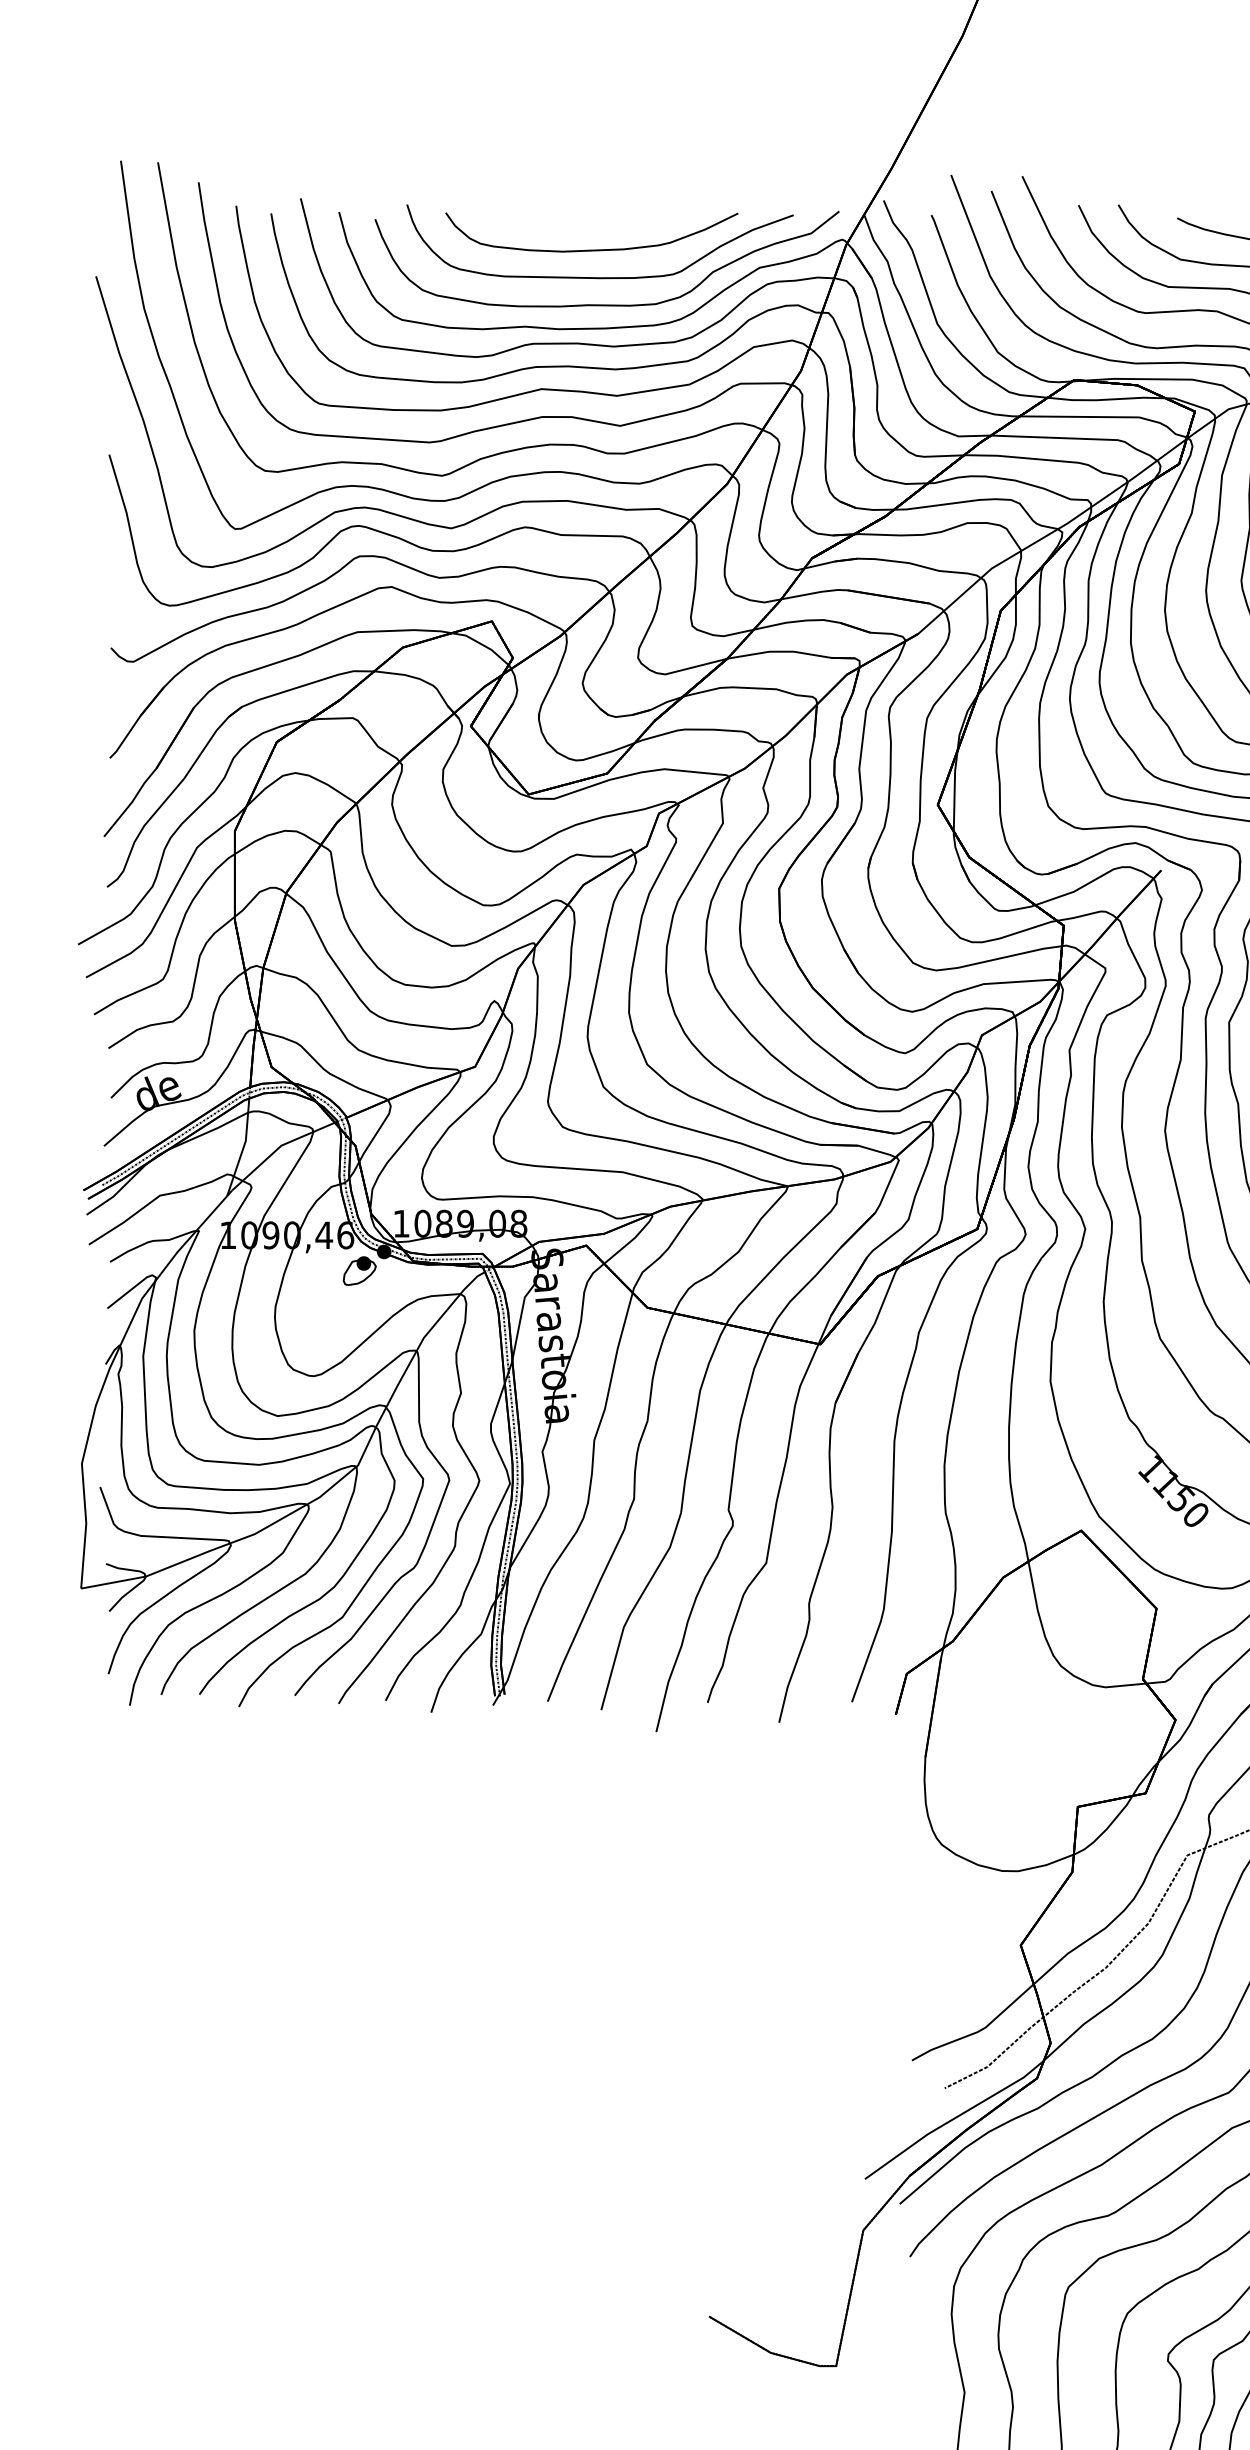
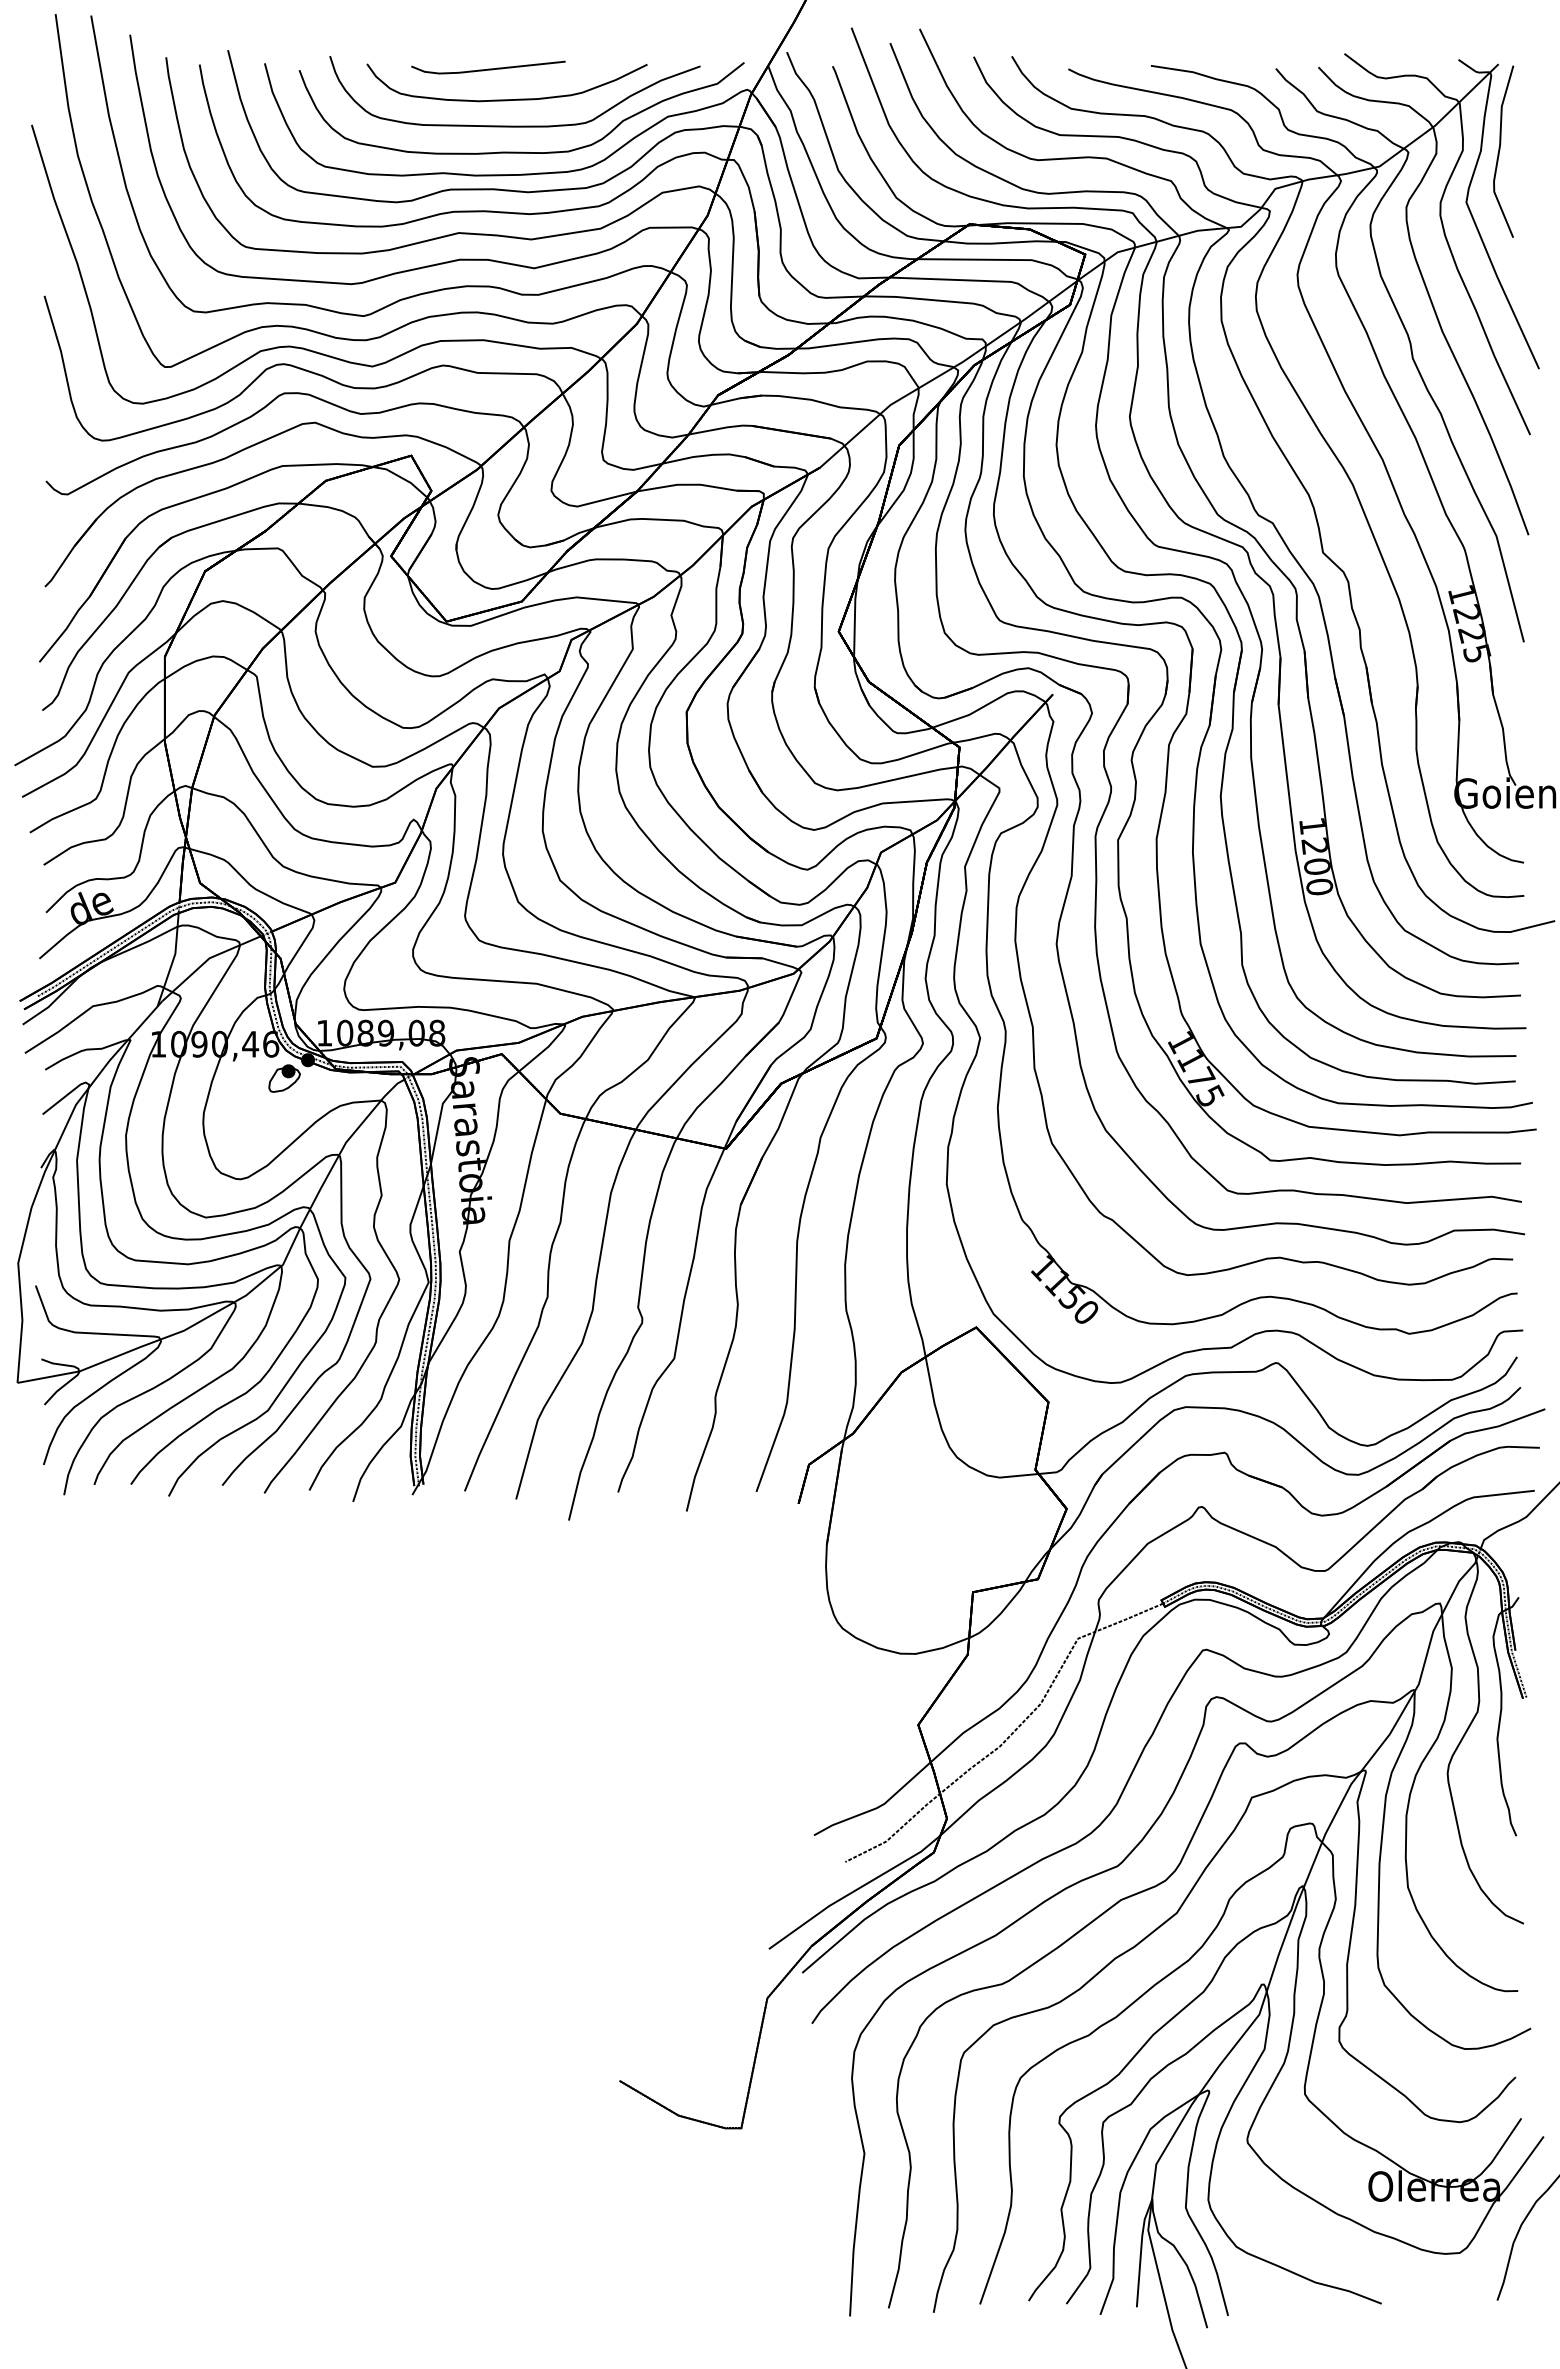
line: (572, 217) -> (488, 68), added

